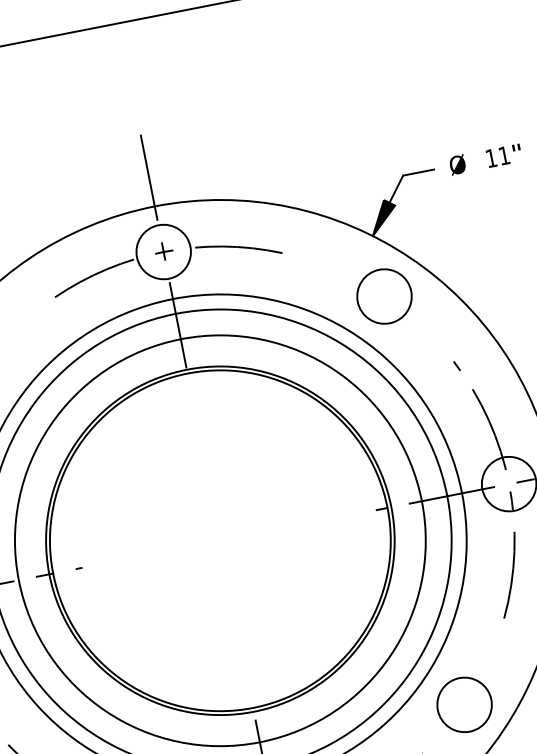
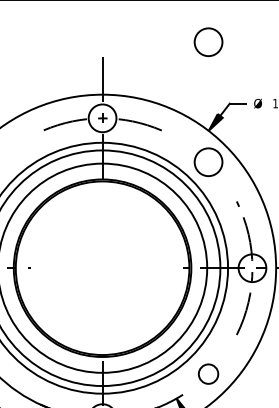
circle: (338, 63) -> (208, 41), added
circle: (464, 703) -> (208, 373), size x0.7

